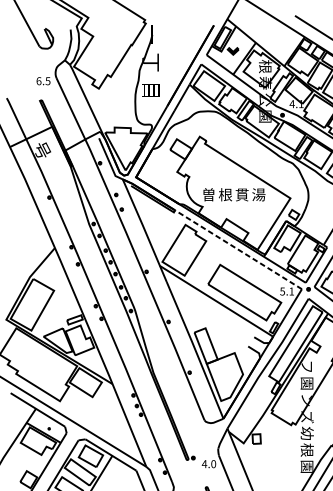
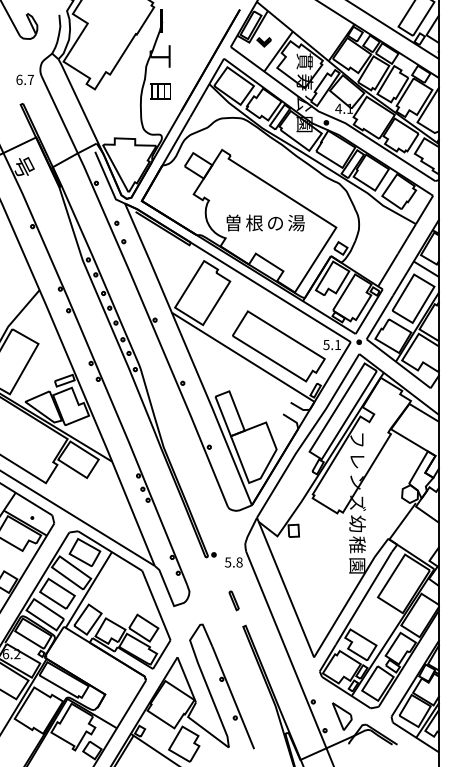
text: (265, 66) -> (304, 61), 根 -> 貫
text: (47, 81) -> (30, 80), 6.5 -> 6.7
text: (242, 195) -> (275, 223), 貫 -> の
line: (238, 249) -> (270, 292), dashed -> solid
text: (307, 383) -> (357, 460), 園 -> レ
text: (307, 449) -> (357, 544), 根 -> 稚
text: (208, 464) -> (233, 562), 4.0 -> 5.8

